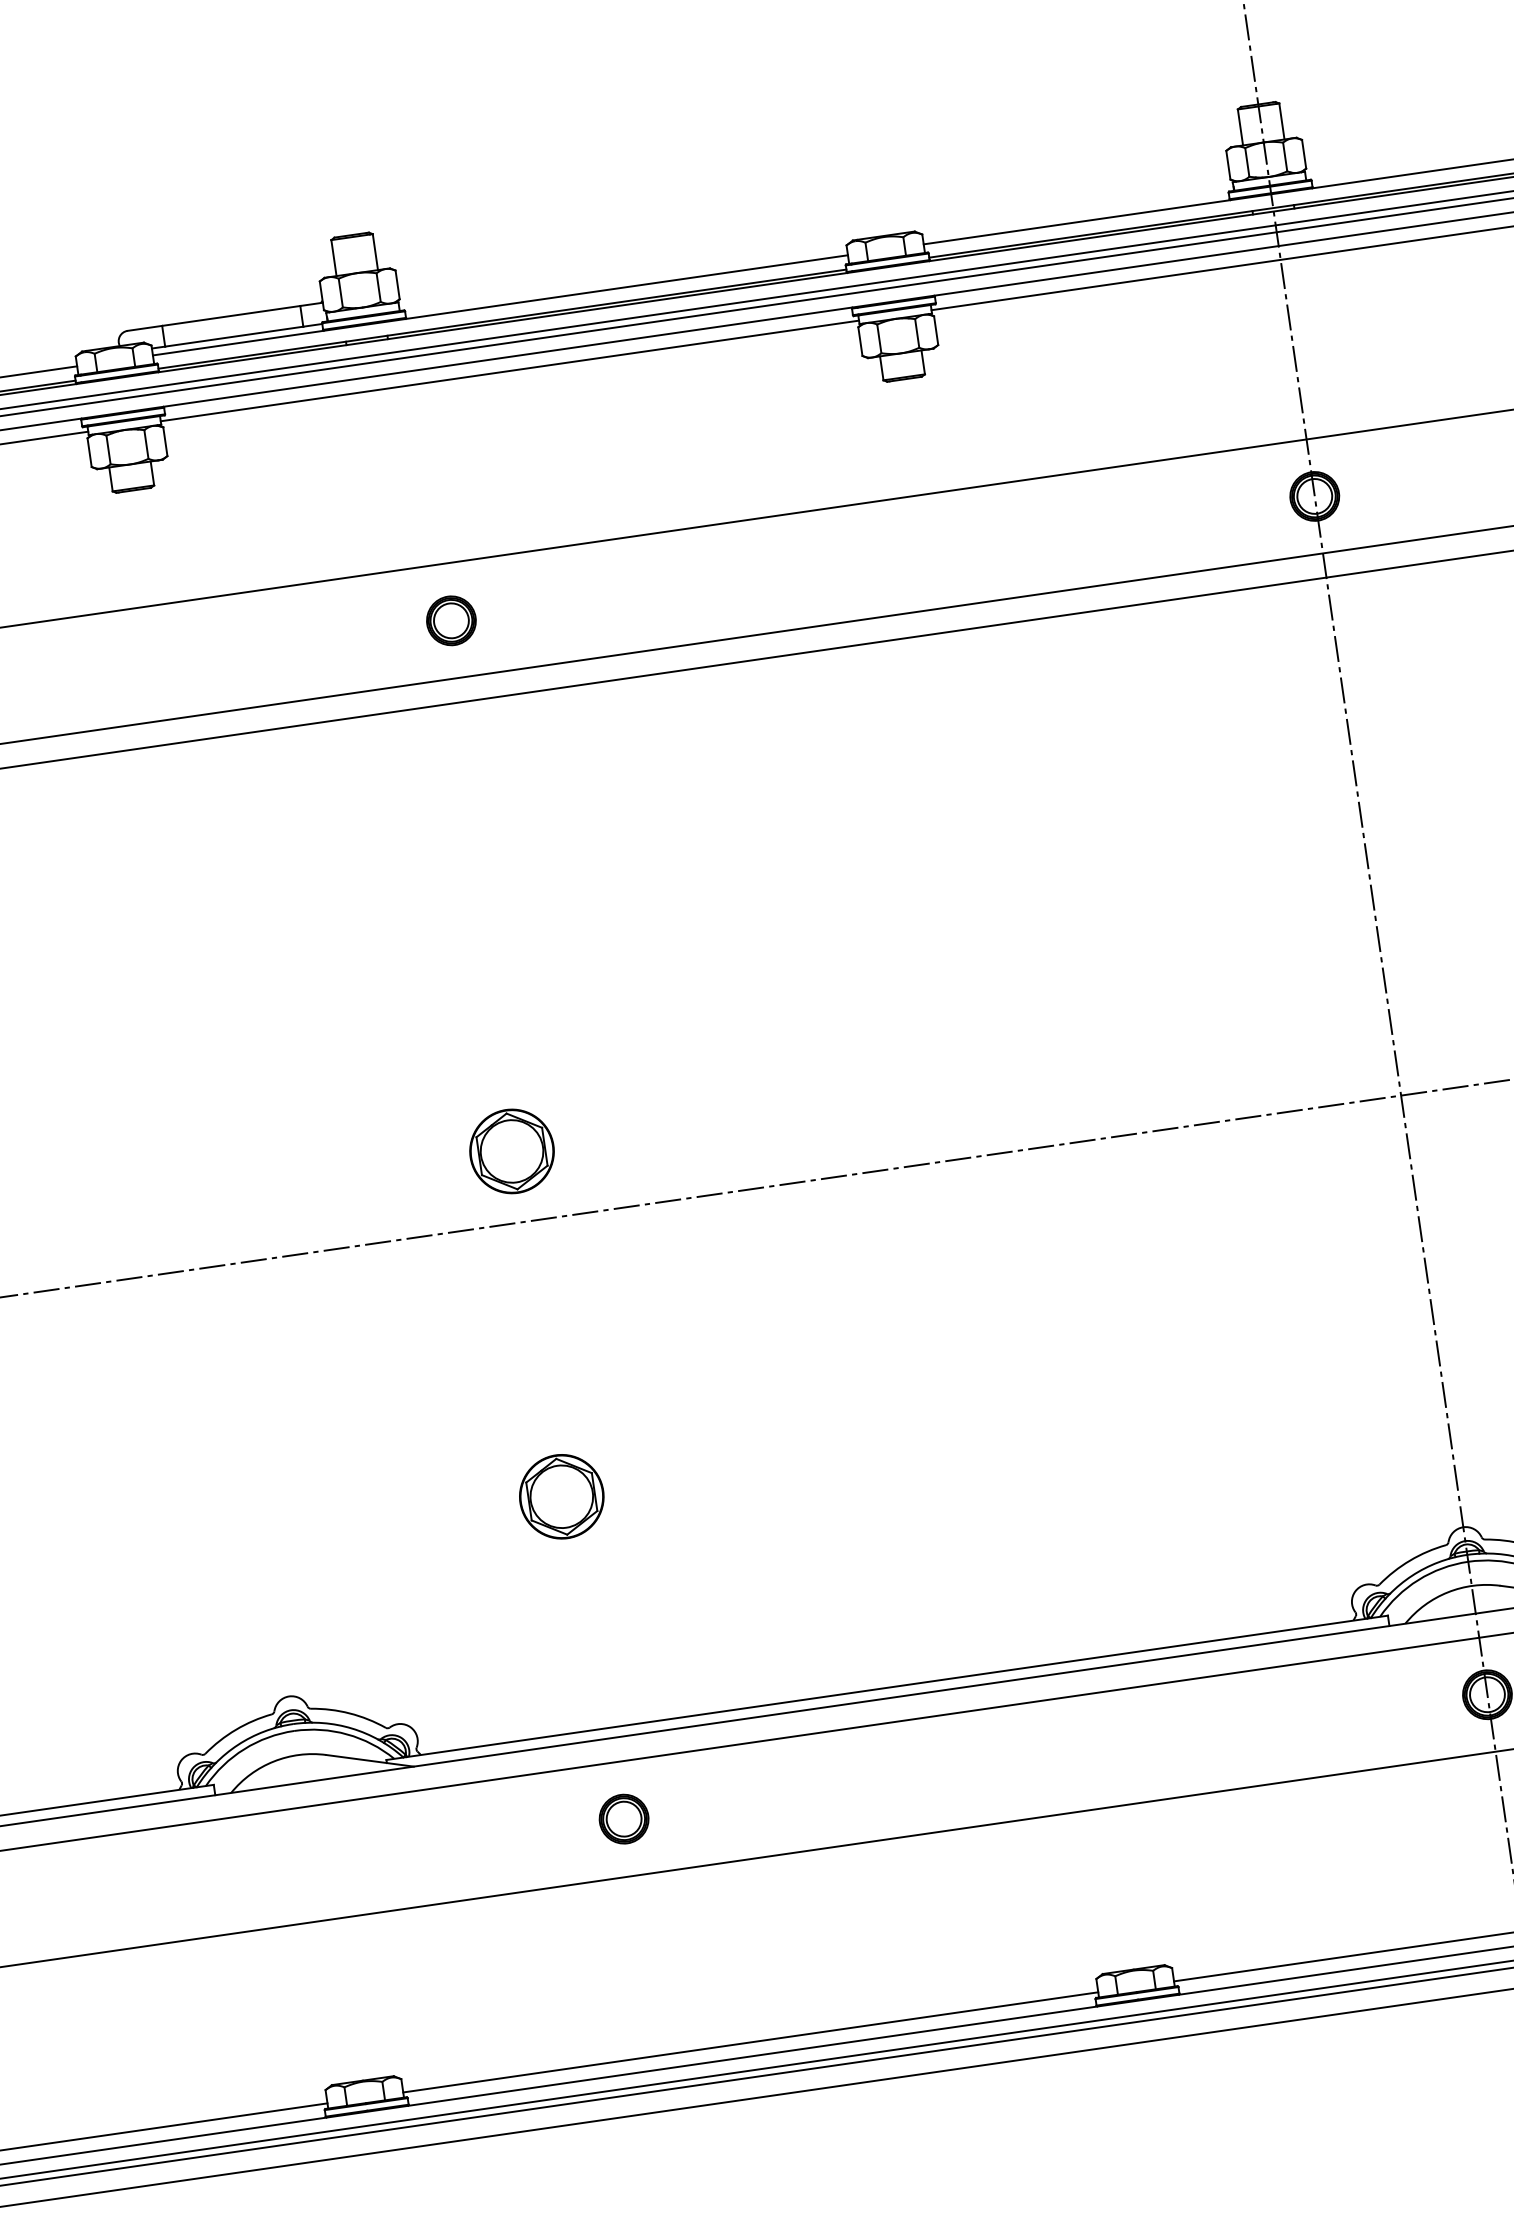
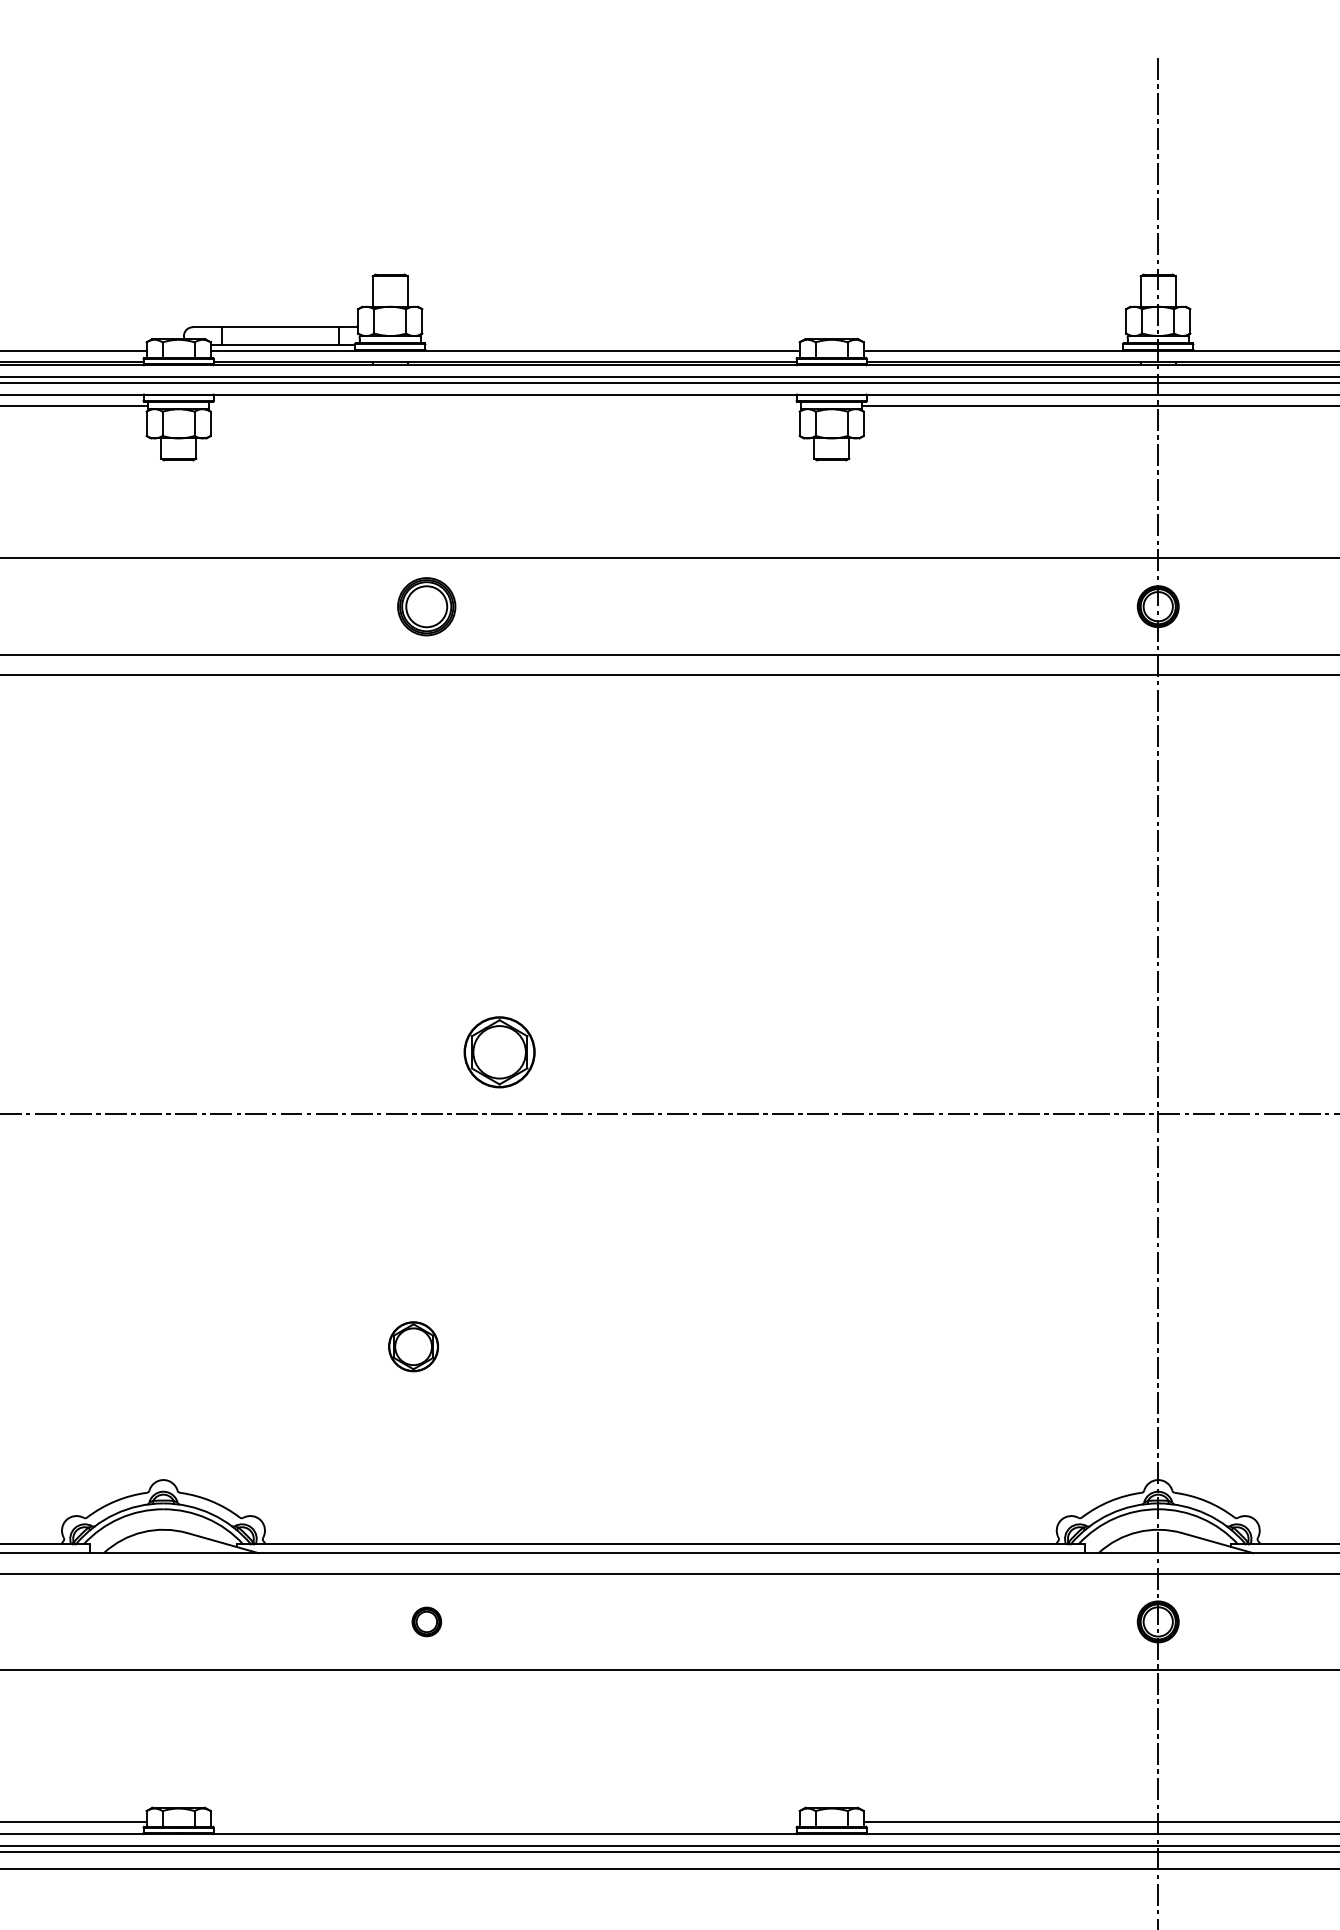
line: (510, 371) -> (505, 406), removed
part: (451, 620) -> (426, 606), size x1.4
part: (511, 1151) -> (499, 1052), moved
part: (561, 1496) -> (413, 1346), size x0.7
part: (623, 1818) -> (426, 1621), size x0.7
line: (749, 2042) -> (504, 1822), removed

